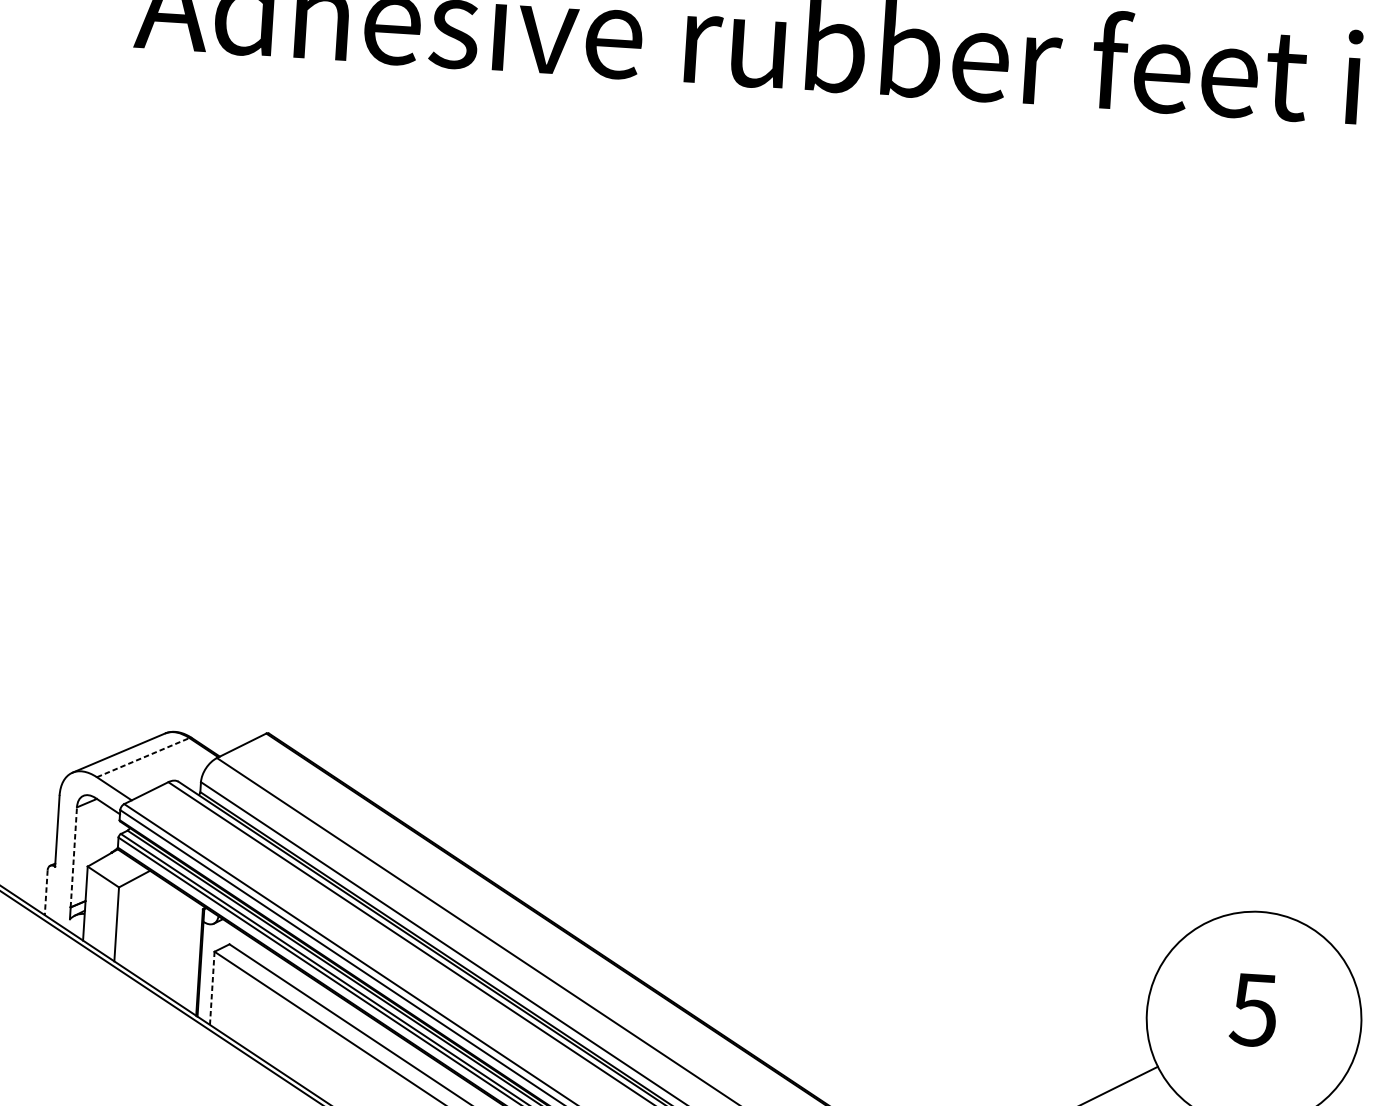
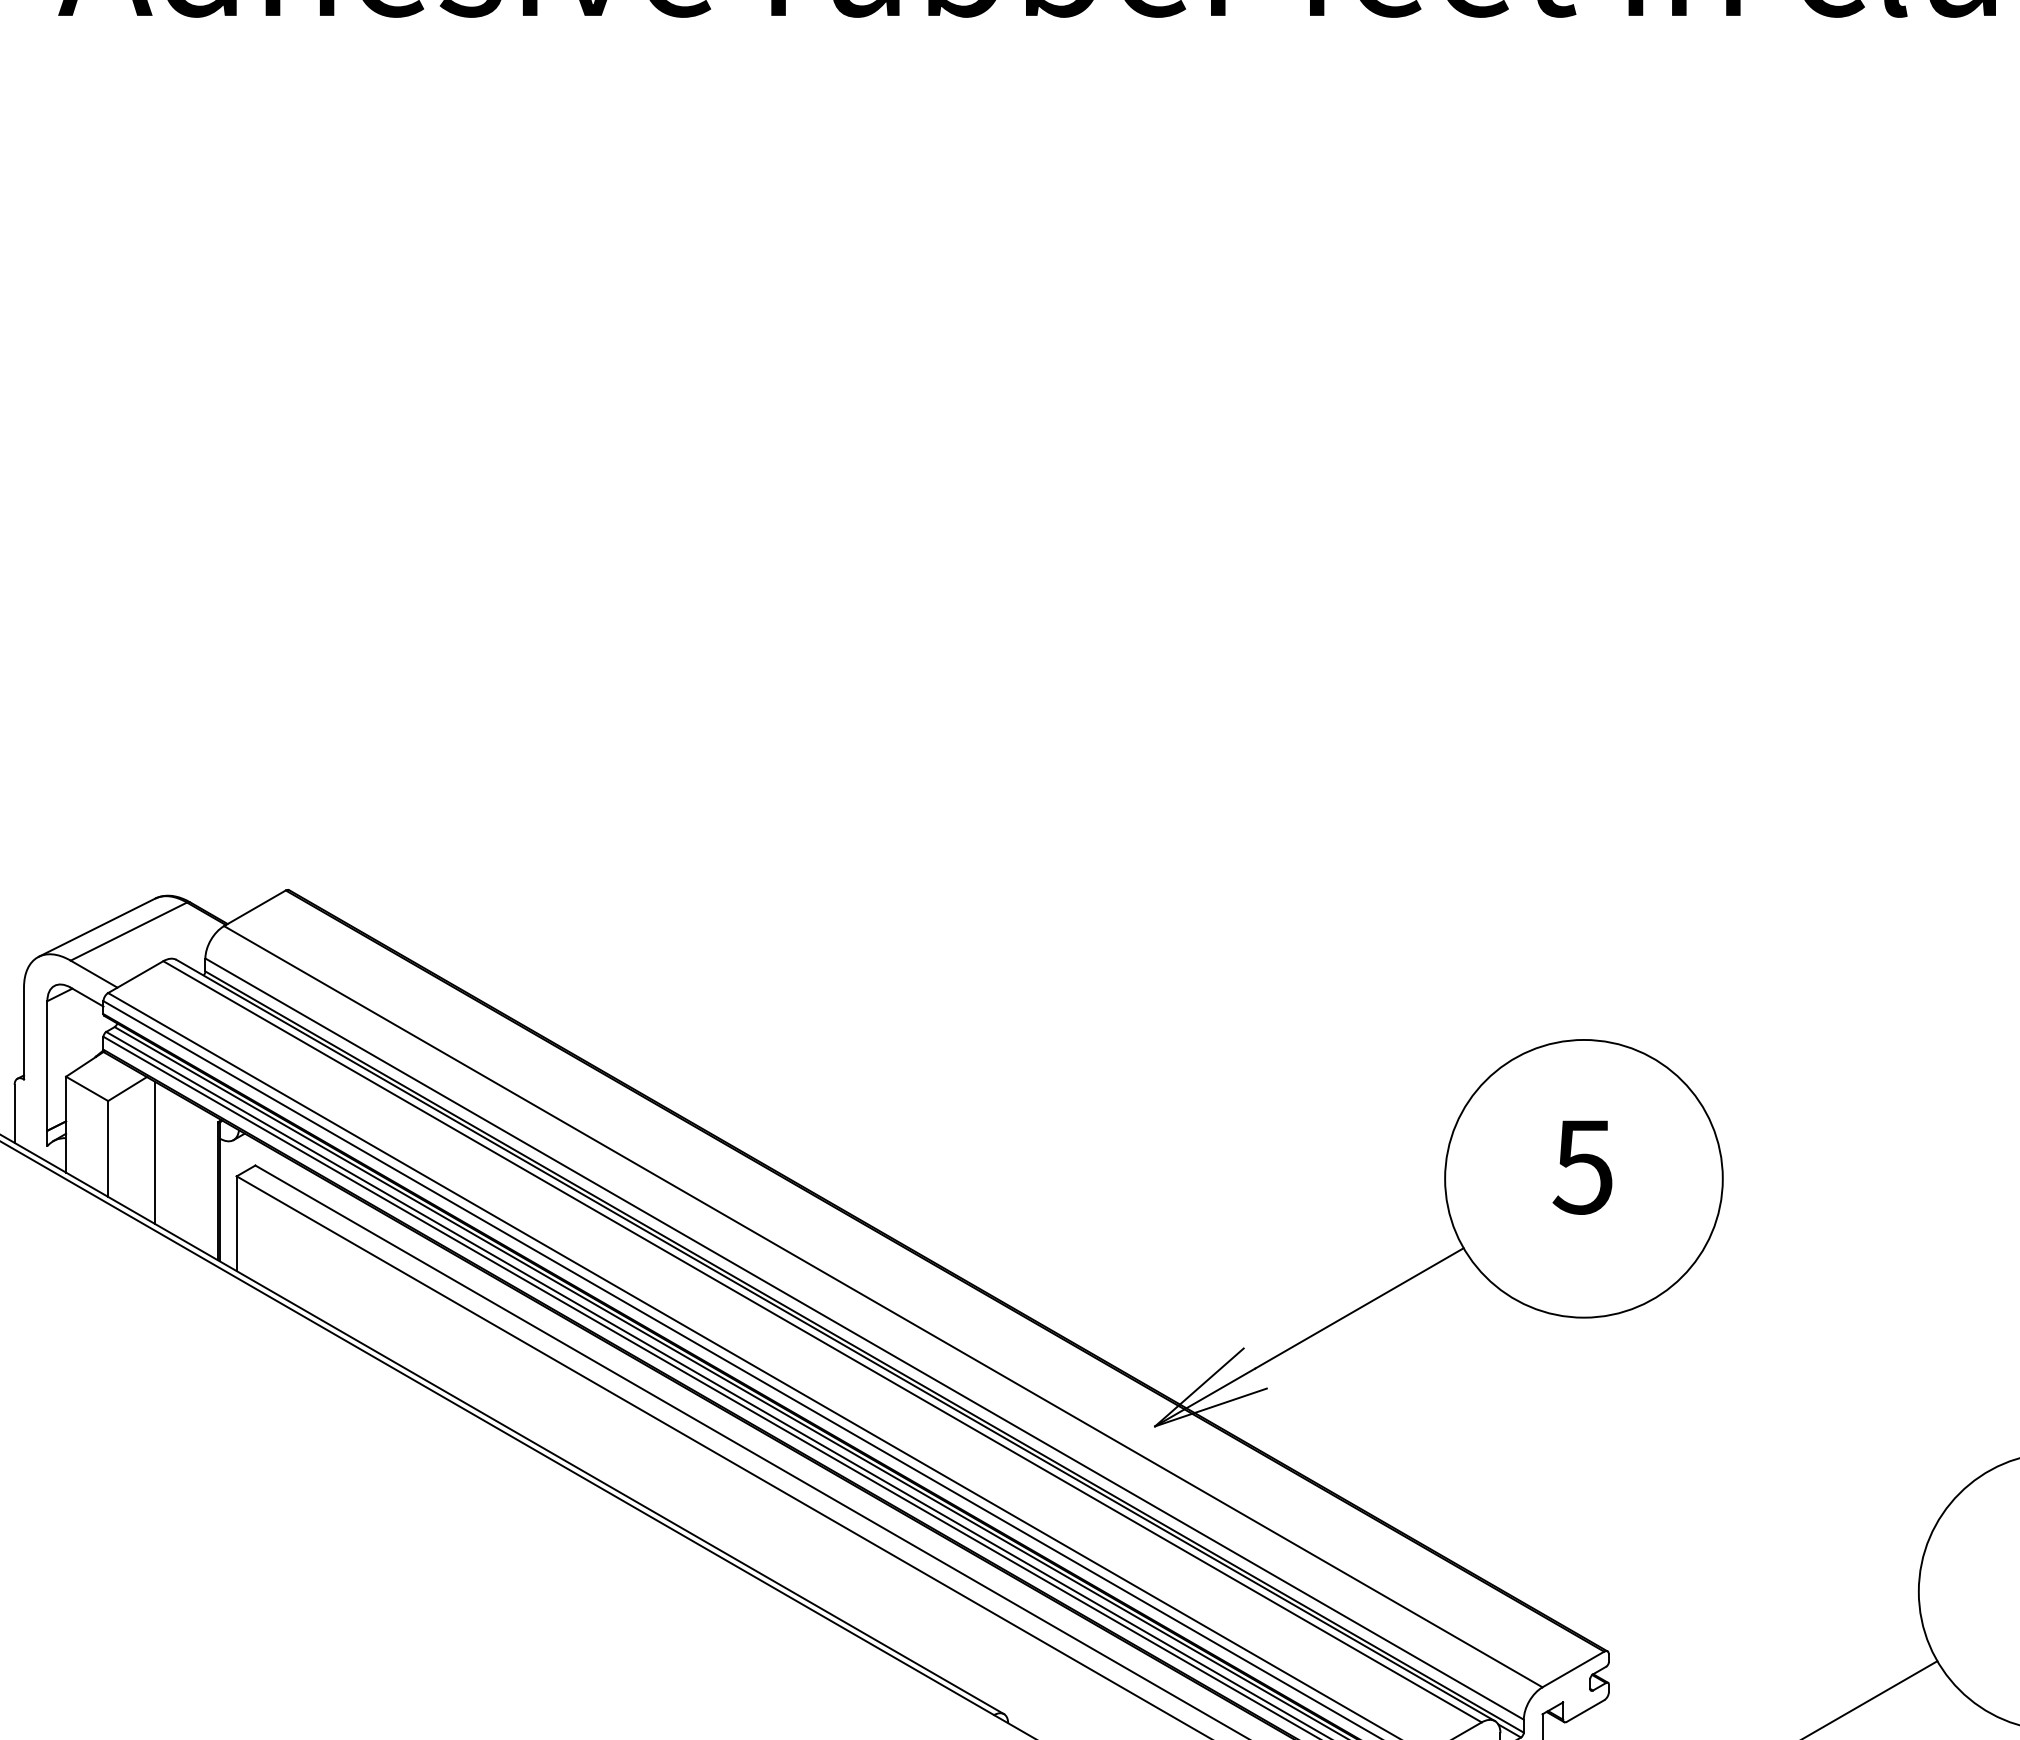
line: (142, 757) -> (128, 931), dashed -> solid
line: (73, 857) -> (47, 1065), dashed -> solid
line: (46, 893) -> (14, 1114), dashed -> solid
line: (152, 929) -> (154, 1152), added
line: (212, 988) -> (236, 1223), dashed -> solid

